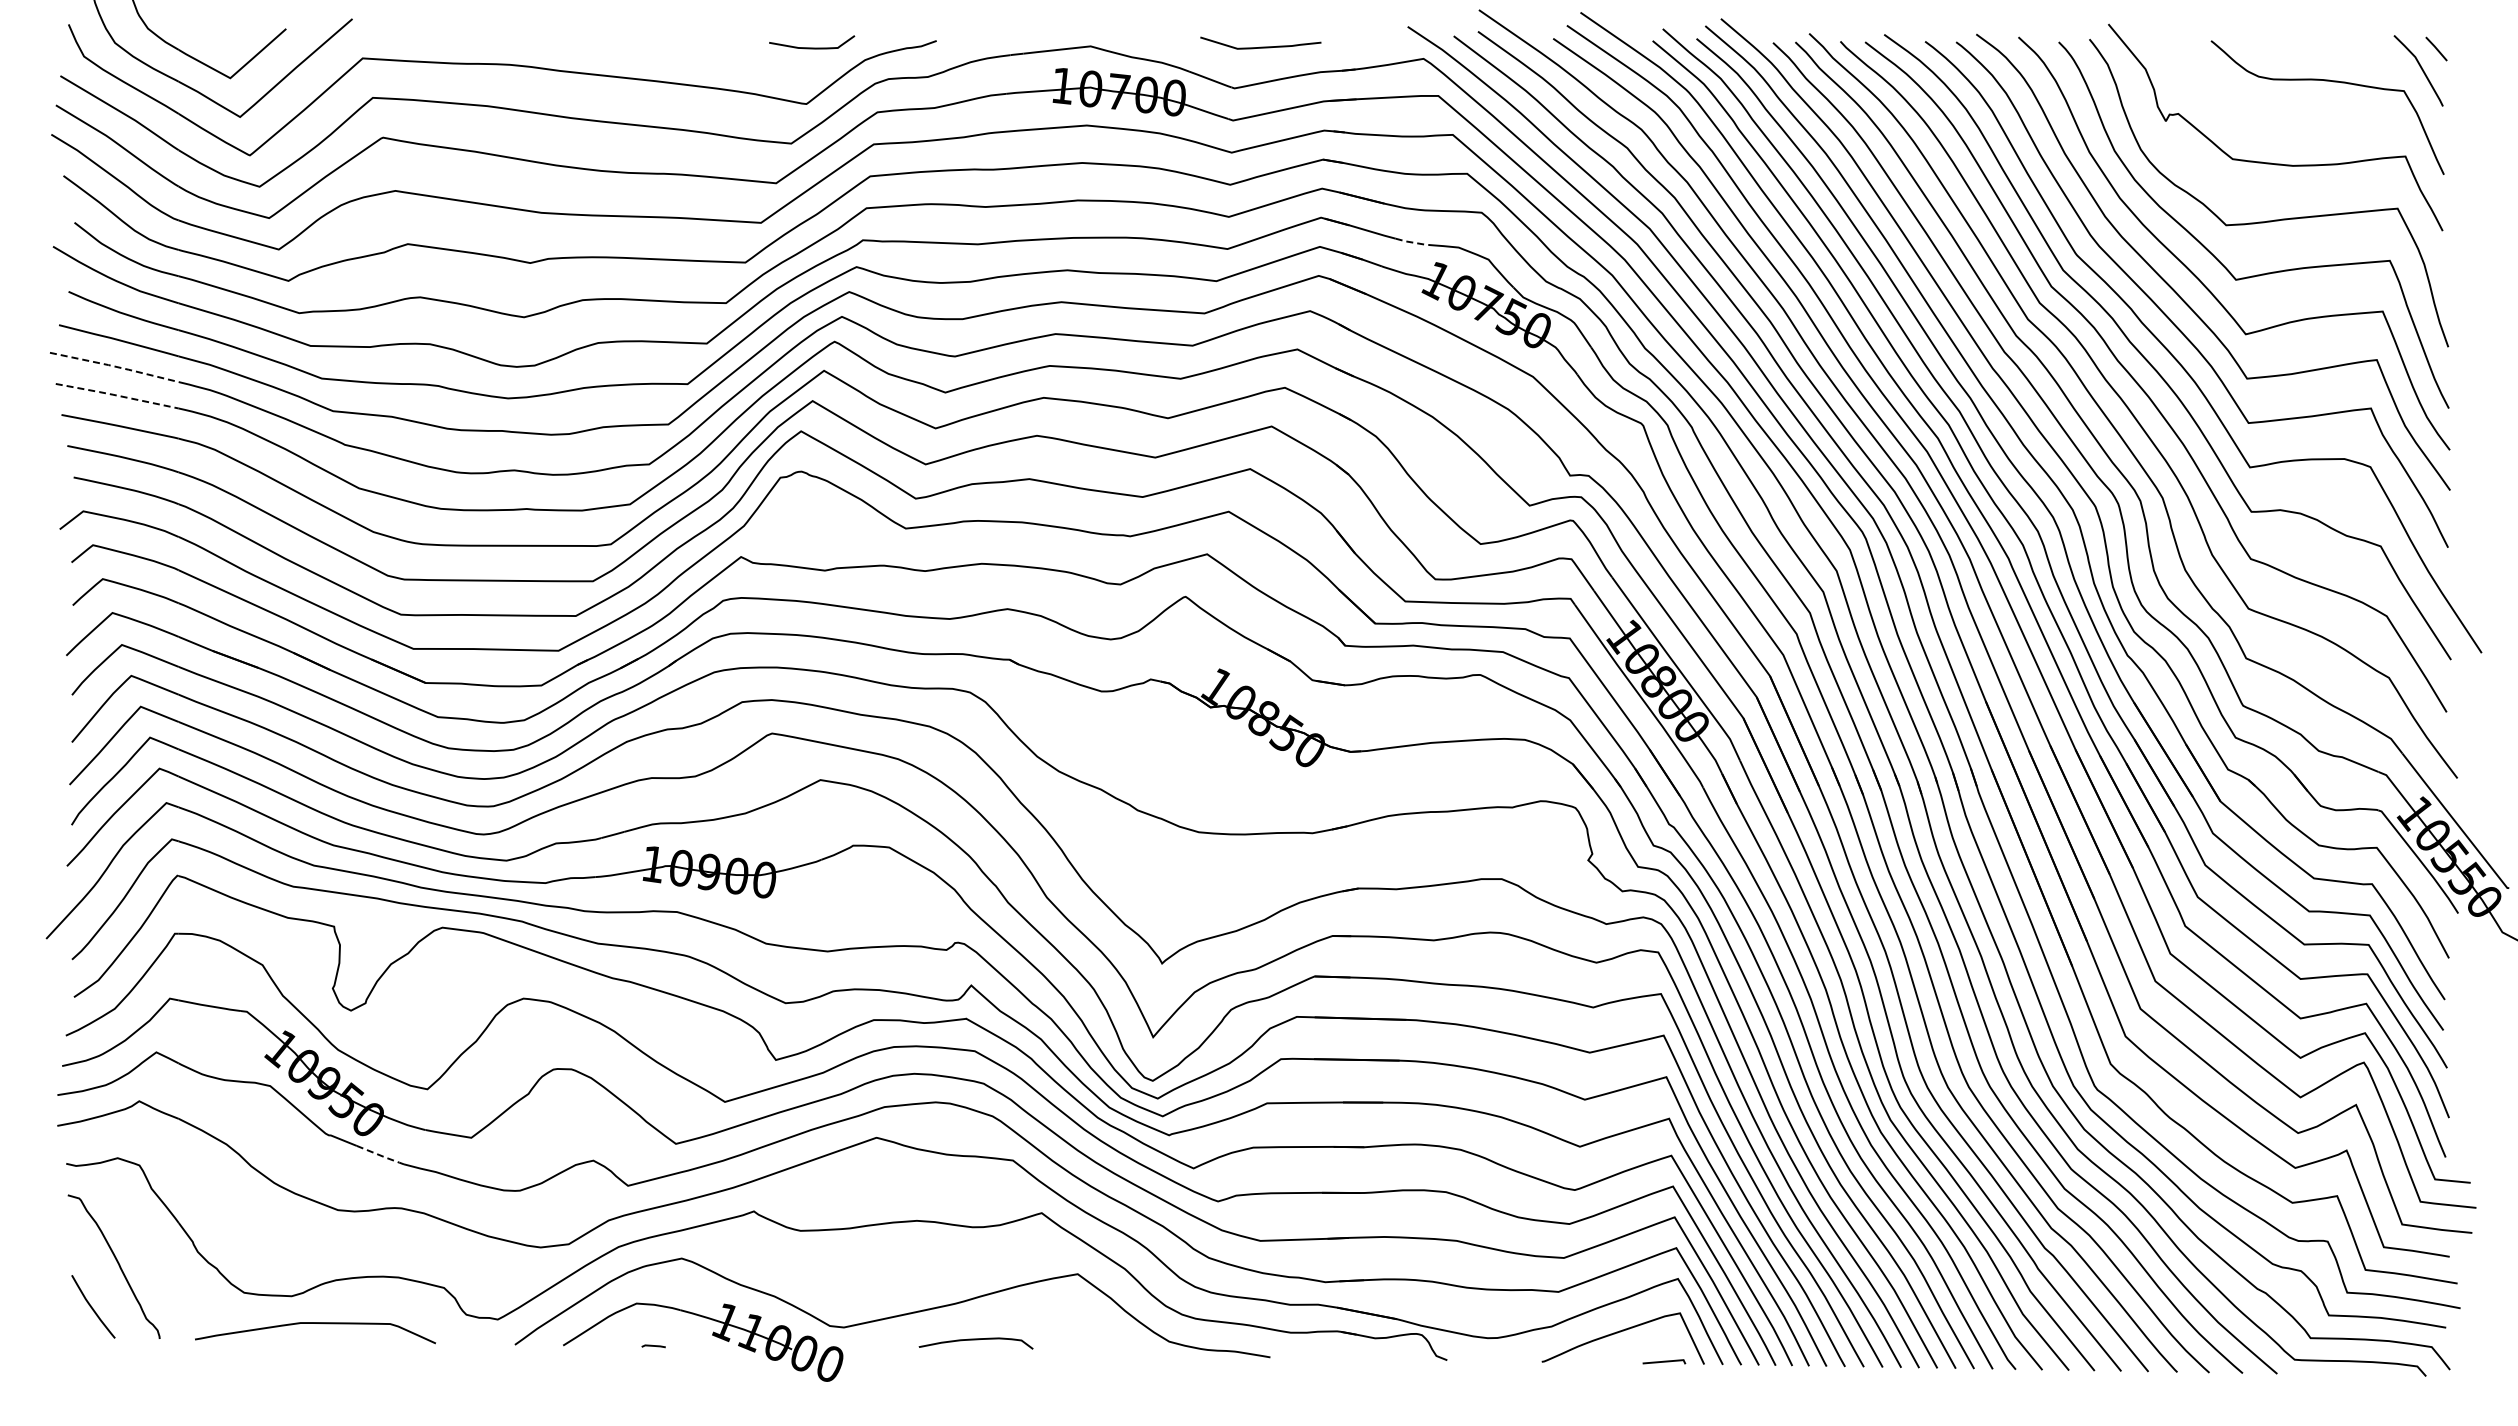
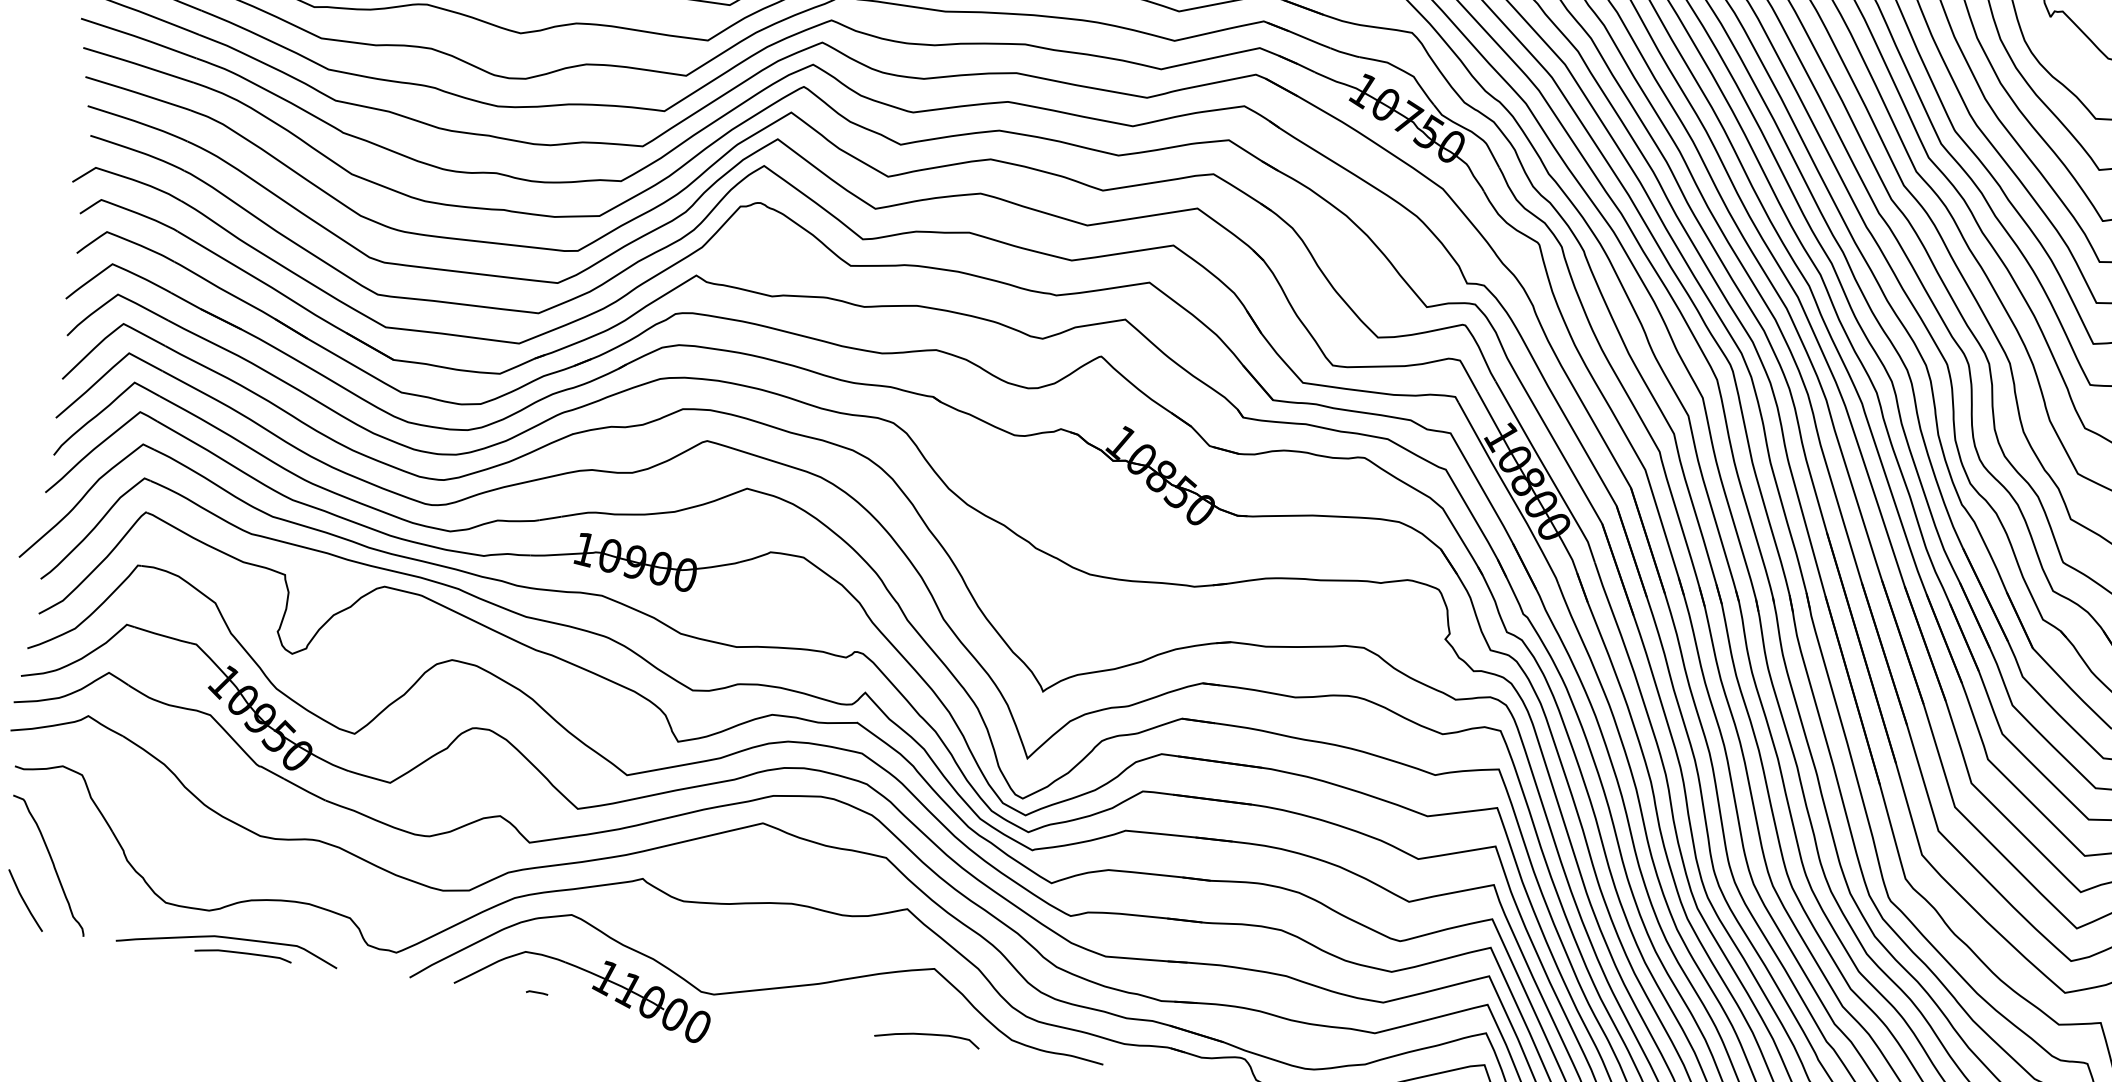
line: (1412, 242) -> (1345, 53), dashed -> solid
line: (115, 366) -> (139, 37), dashed -> solid
line: (116, 395) -> (137, 64), dashed -> solid
line: (381, 1156) -> (305, 791), dashed -> solid
curve: (333, 1338) -> (243, 953), added
curve: (975, 1340) -> (926, 1035), moved

